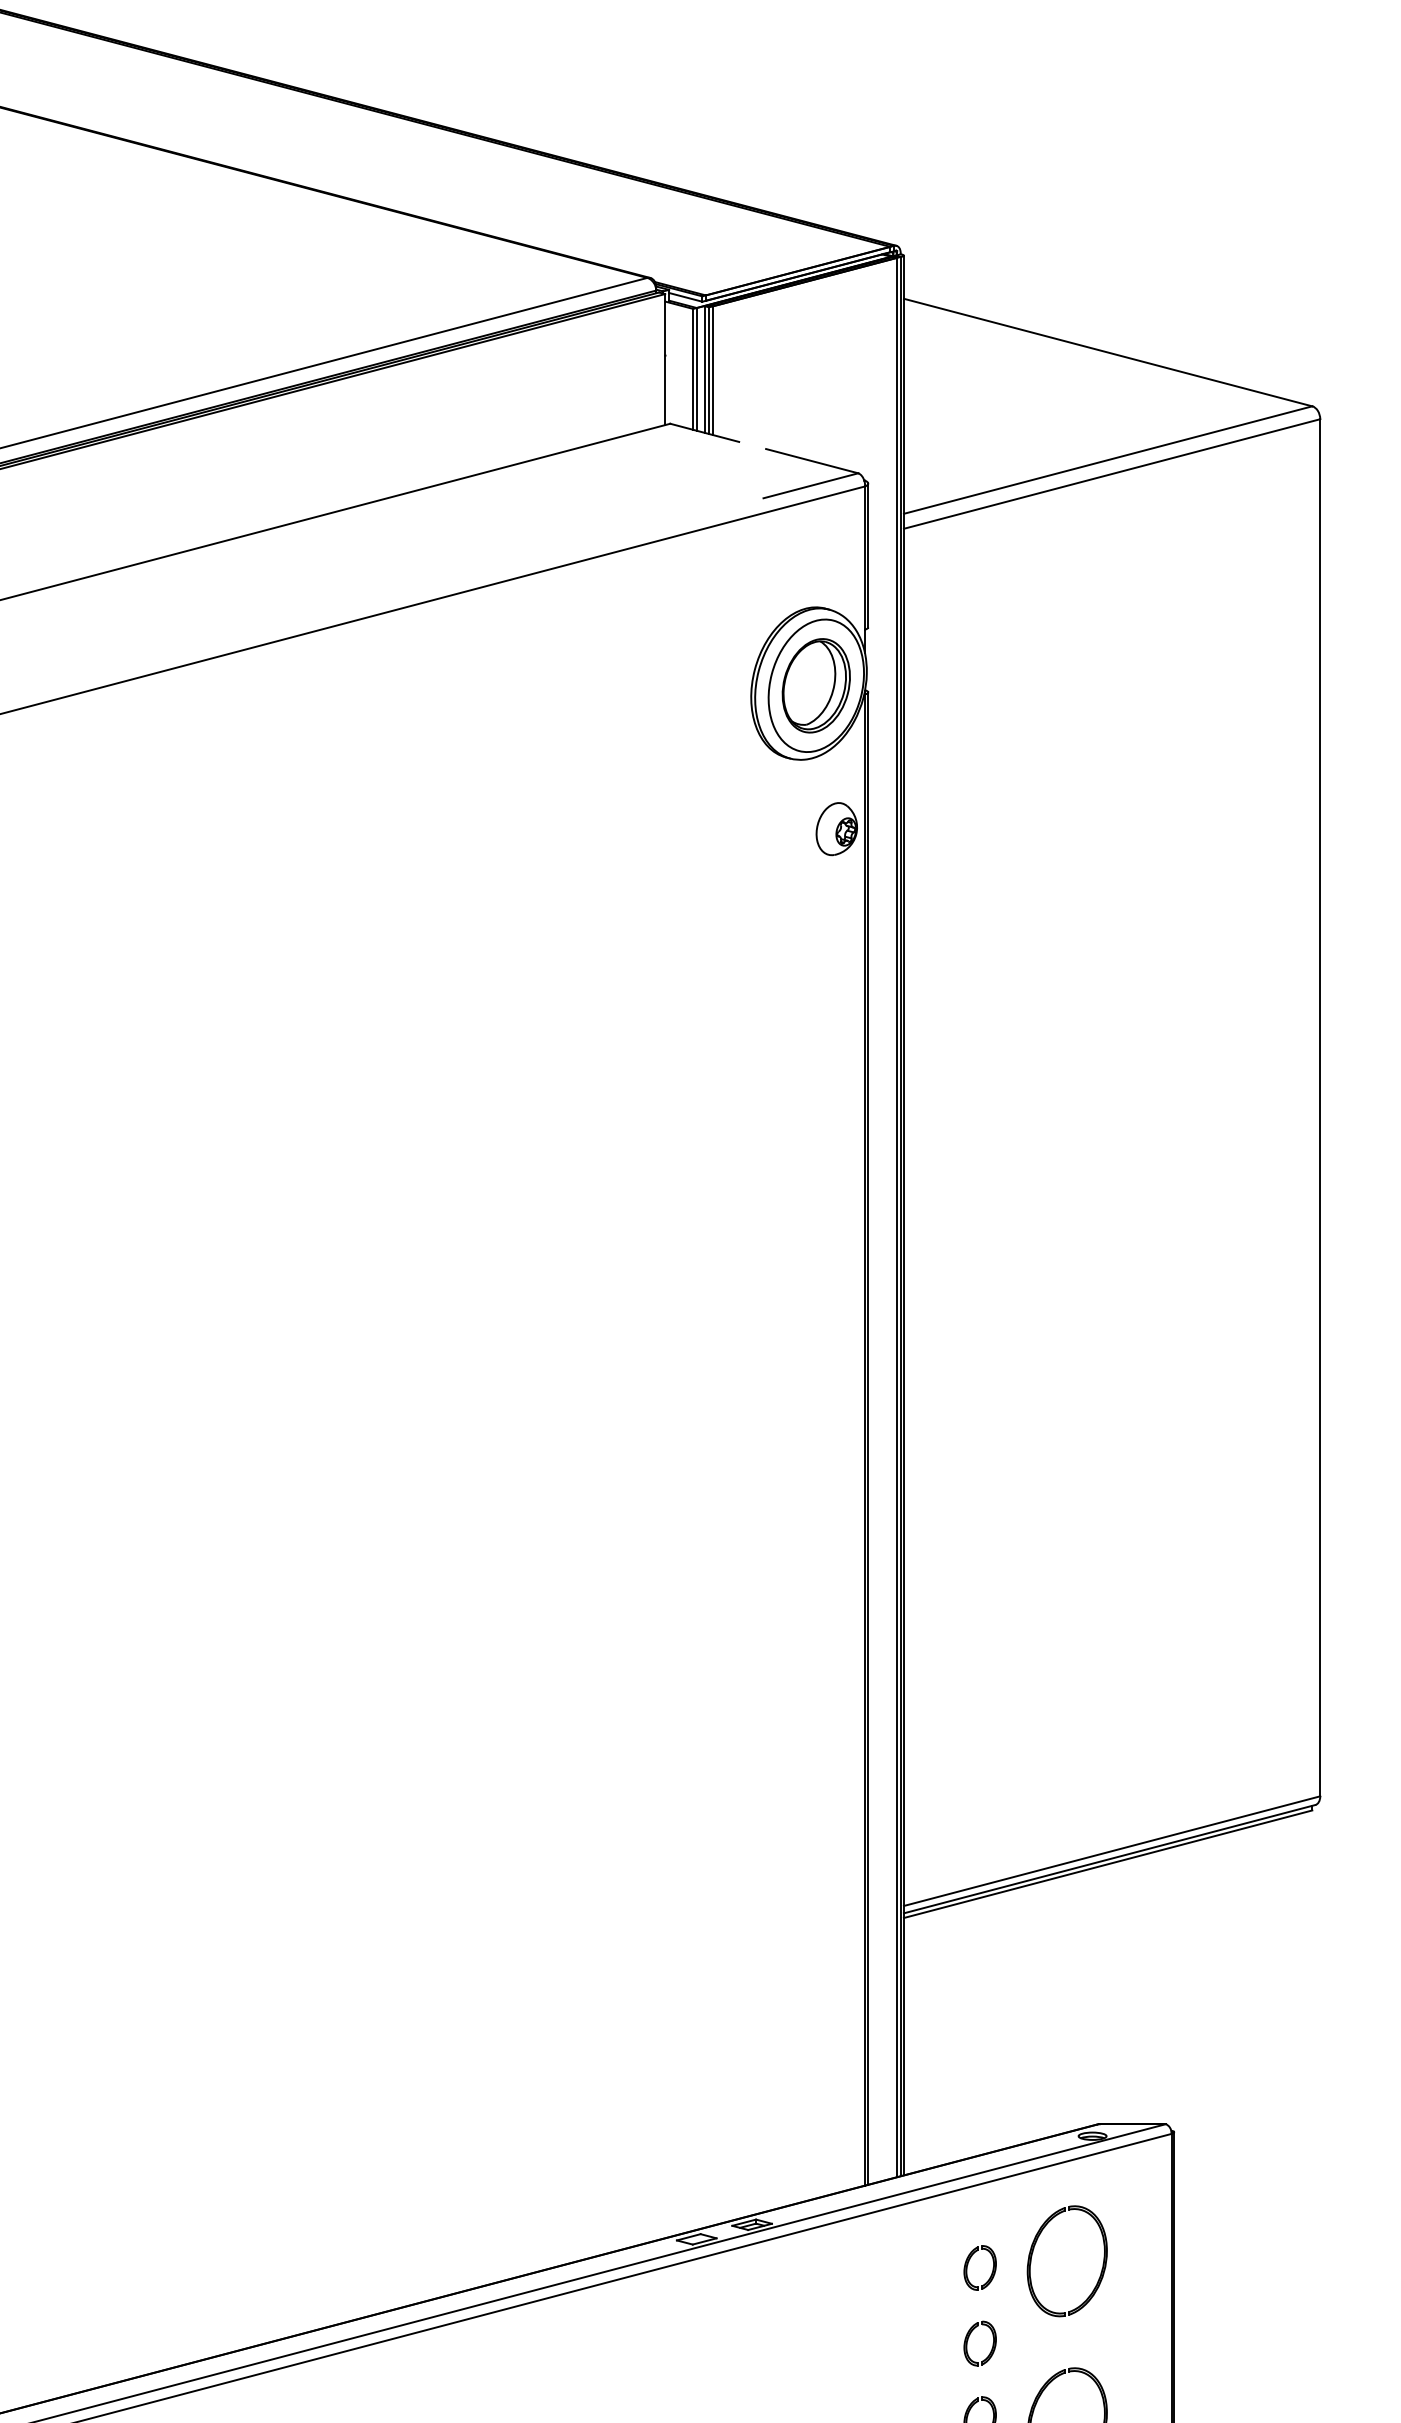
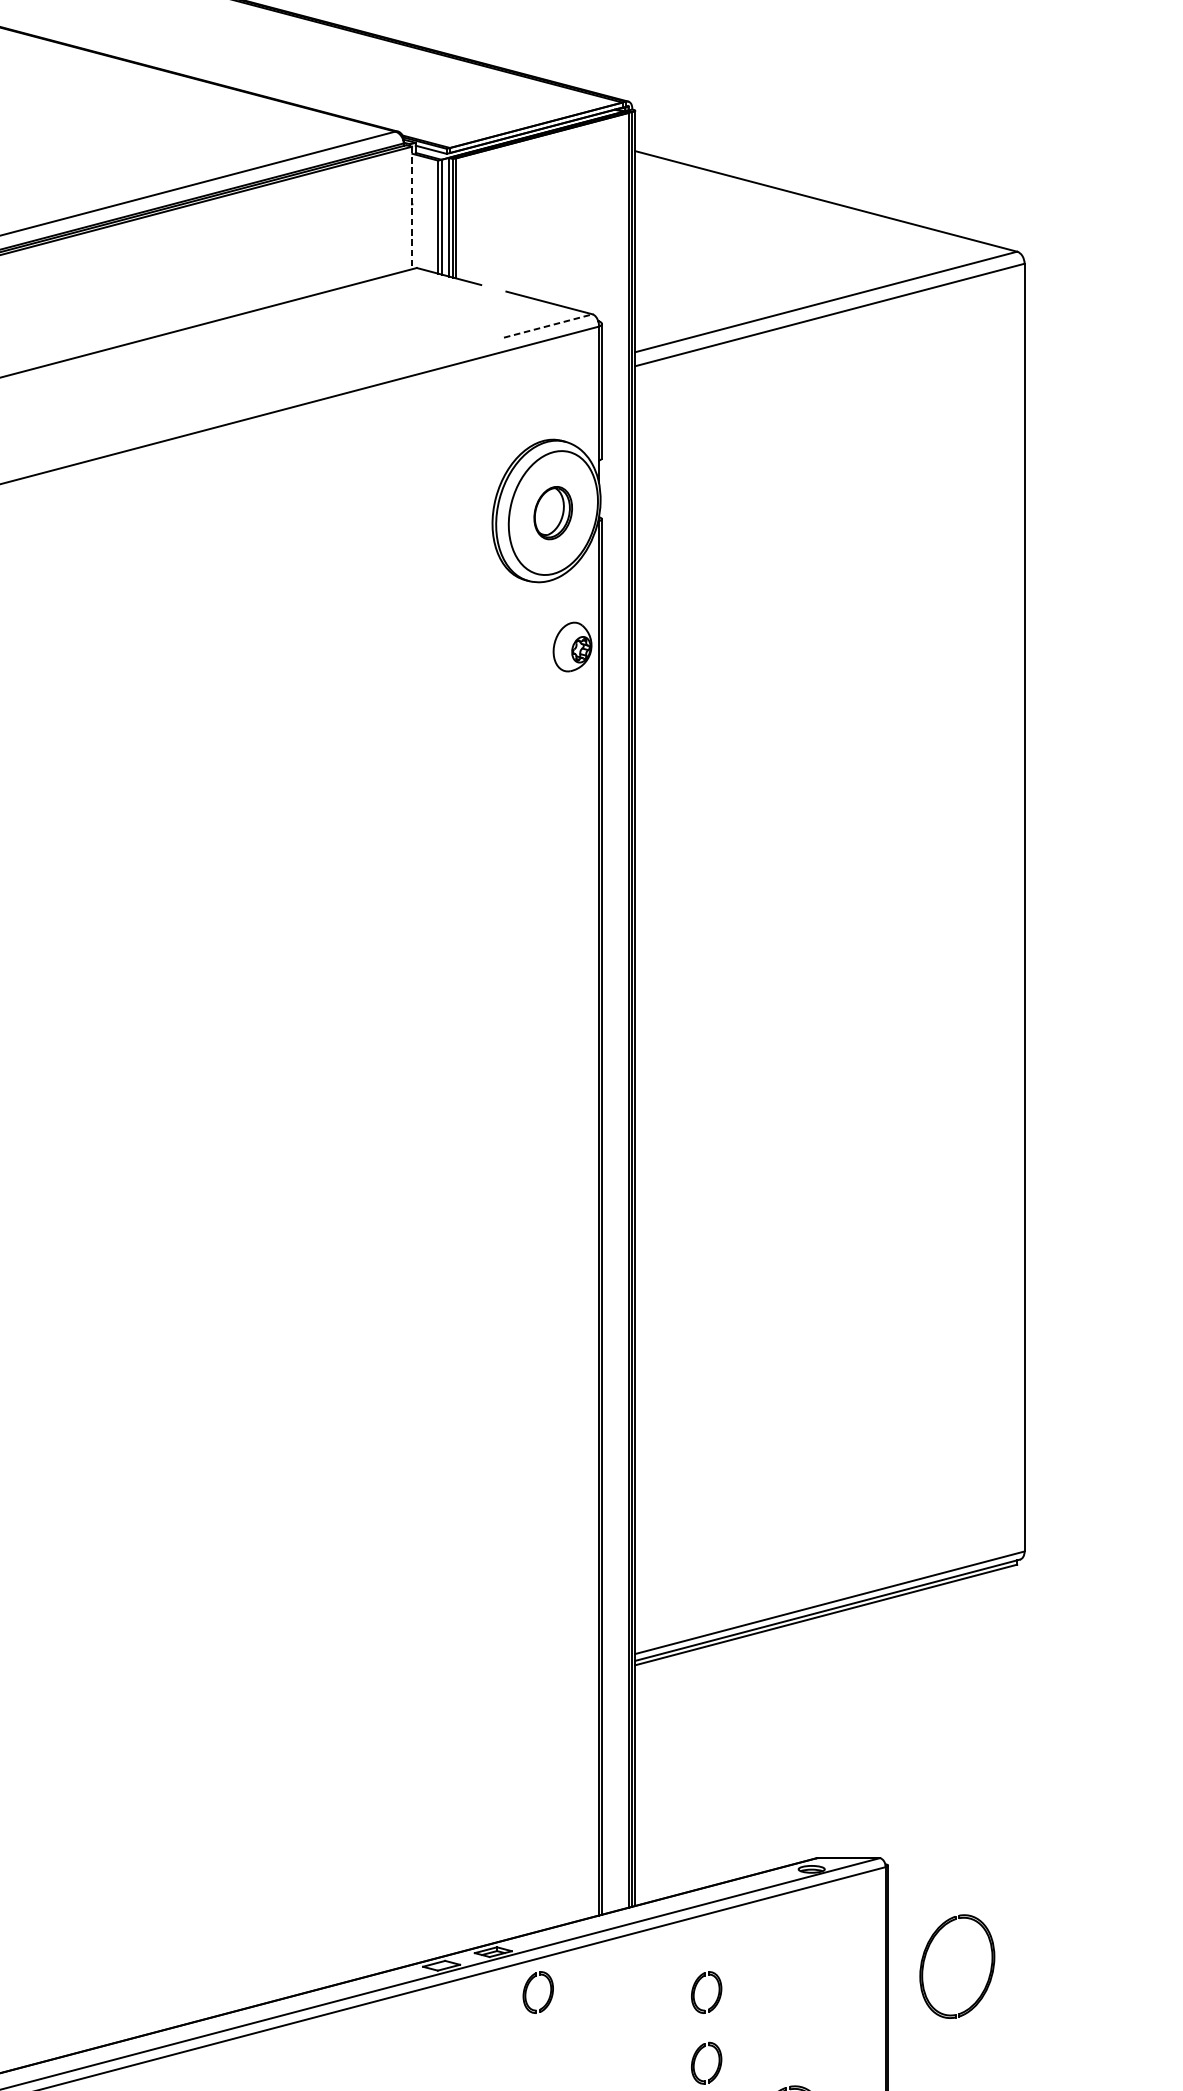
line: (665, 359) -> (412, 207), solid -> dashed
line: (811, 485) -> (548, 325), solid -> dashed
part: (815, 685) -> (552, 512), size x0.6
part: (1033, 2252) -> (925, 1958), moved
part: (788, 2264) -> (527, 1989), added

